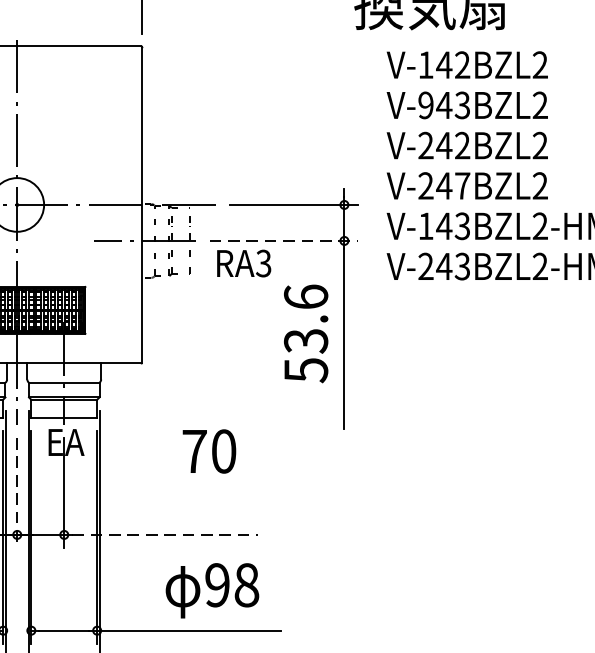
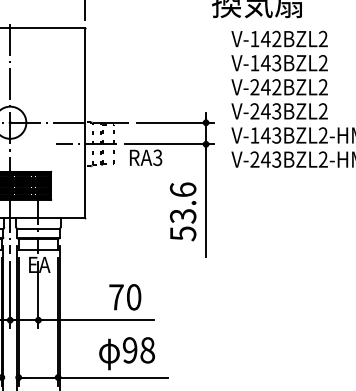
text: (425, 105) -> (254, 63), V-943BZL2 -> V-143BZL2
text: (462, 186) -> (276, 111), V-247BZL2 -> V-243BZL2
line: (284, 241) -> (170, 144), dashed -> solid
text: (305, 333) -> (182, 211), moved
text: (209, 451) -> (125, 297), moved
line: (17, 493) -> (10, 295), dashed -> solid
line: (166, 535) -> (99, 320), dashed -> solid

